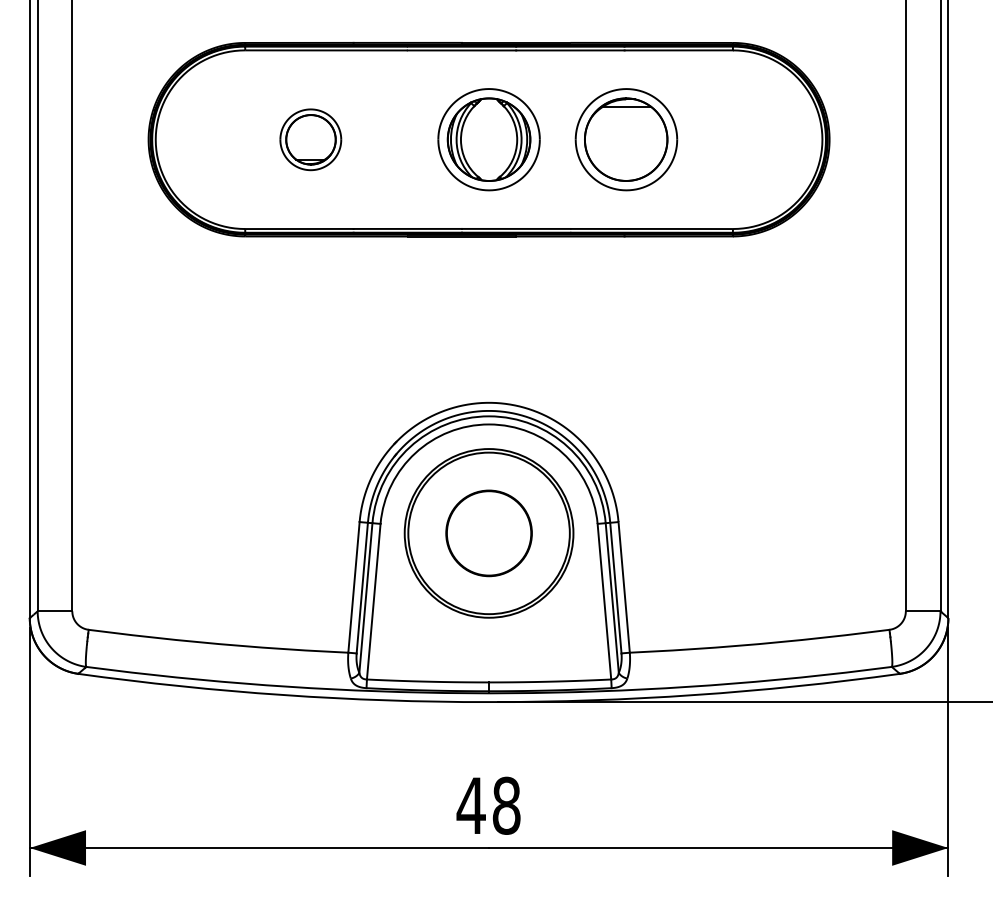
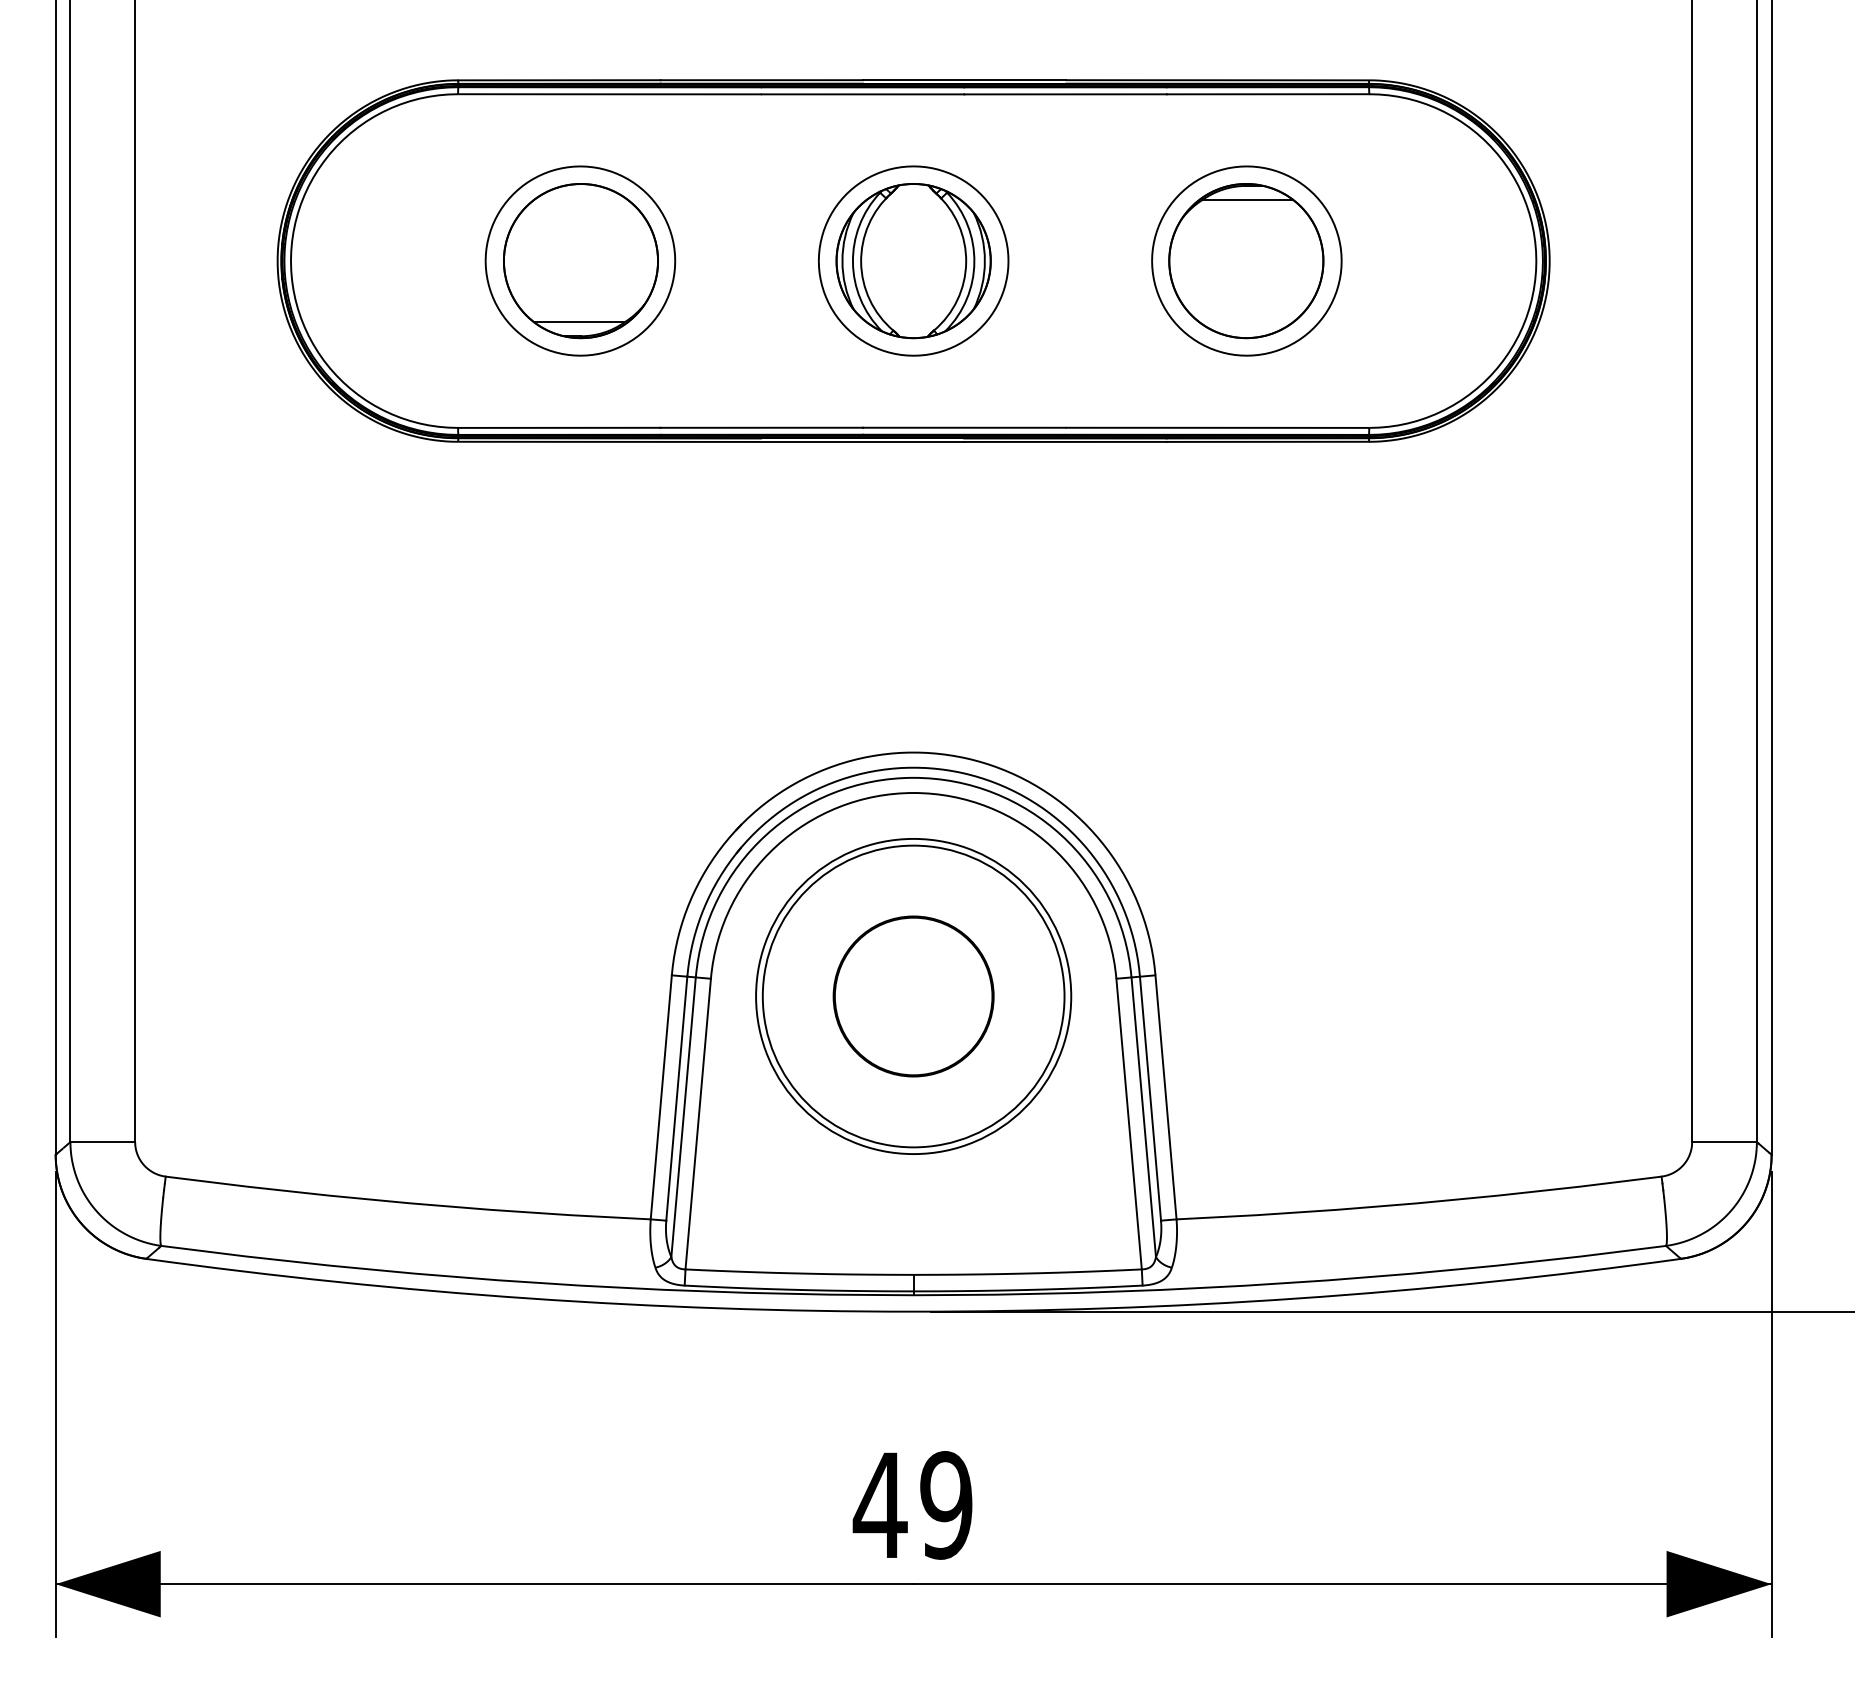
part: (310, 139) -> (580, 260), size x1.67
part: (626, 139) -> (1246, 260), moved
text: (506, 805) -> (946, 1504), 48 -> 49

